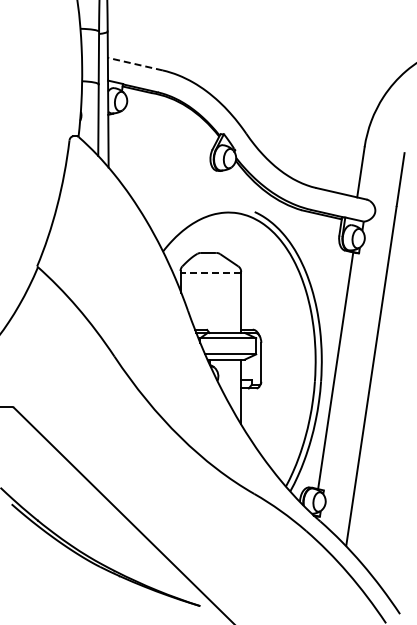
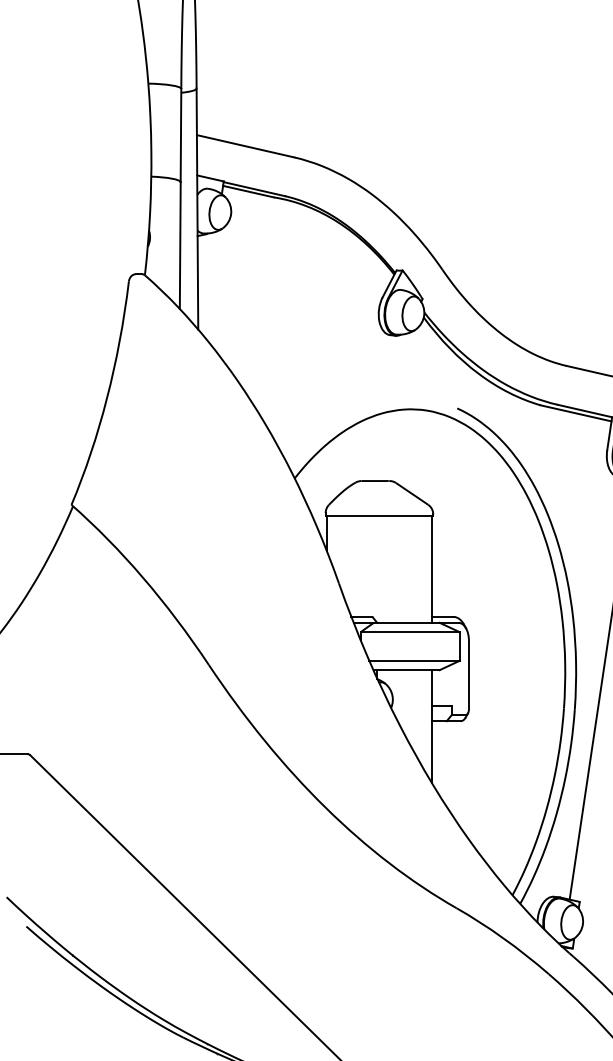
line: (134, 64) -> (244, 146), dashed -> solid
line: (210, 272) -> (378, 515), dashed -> solid

